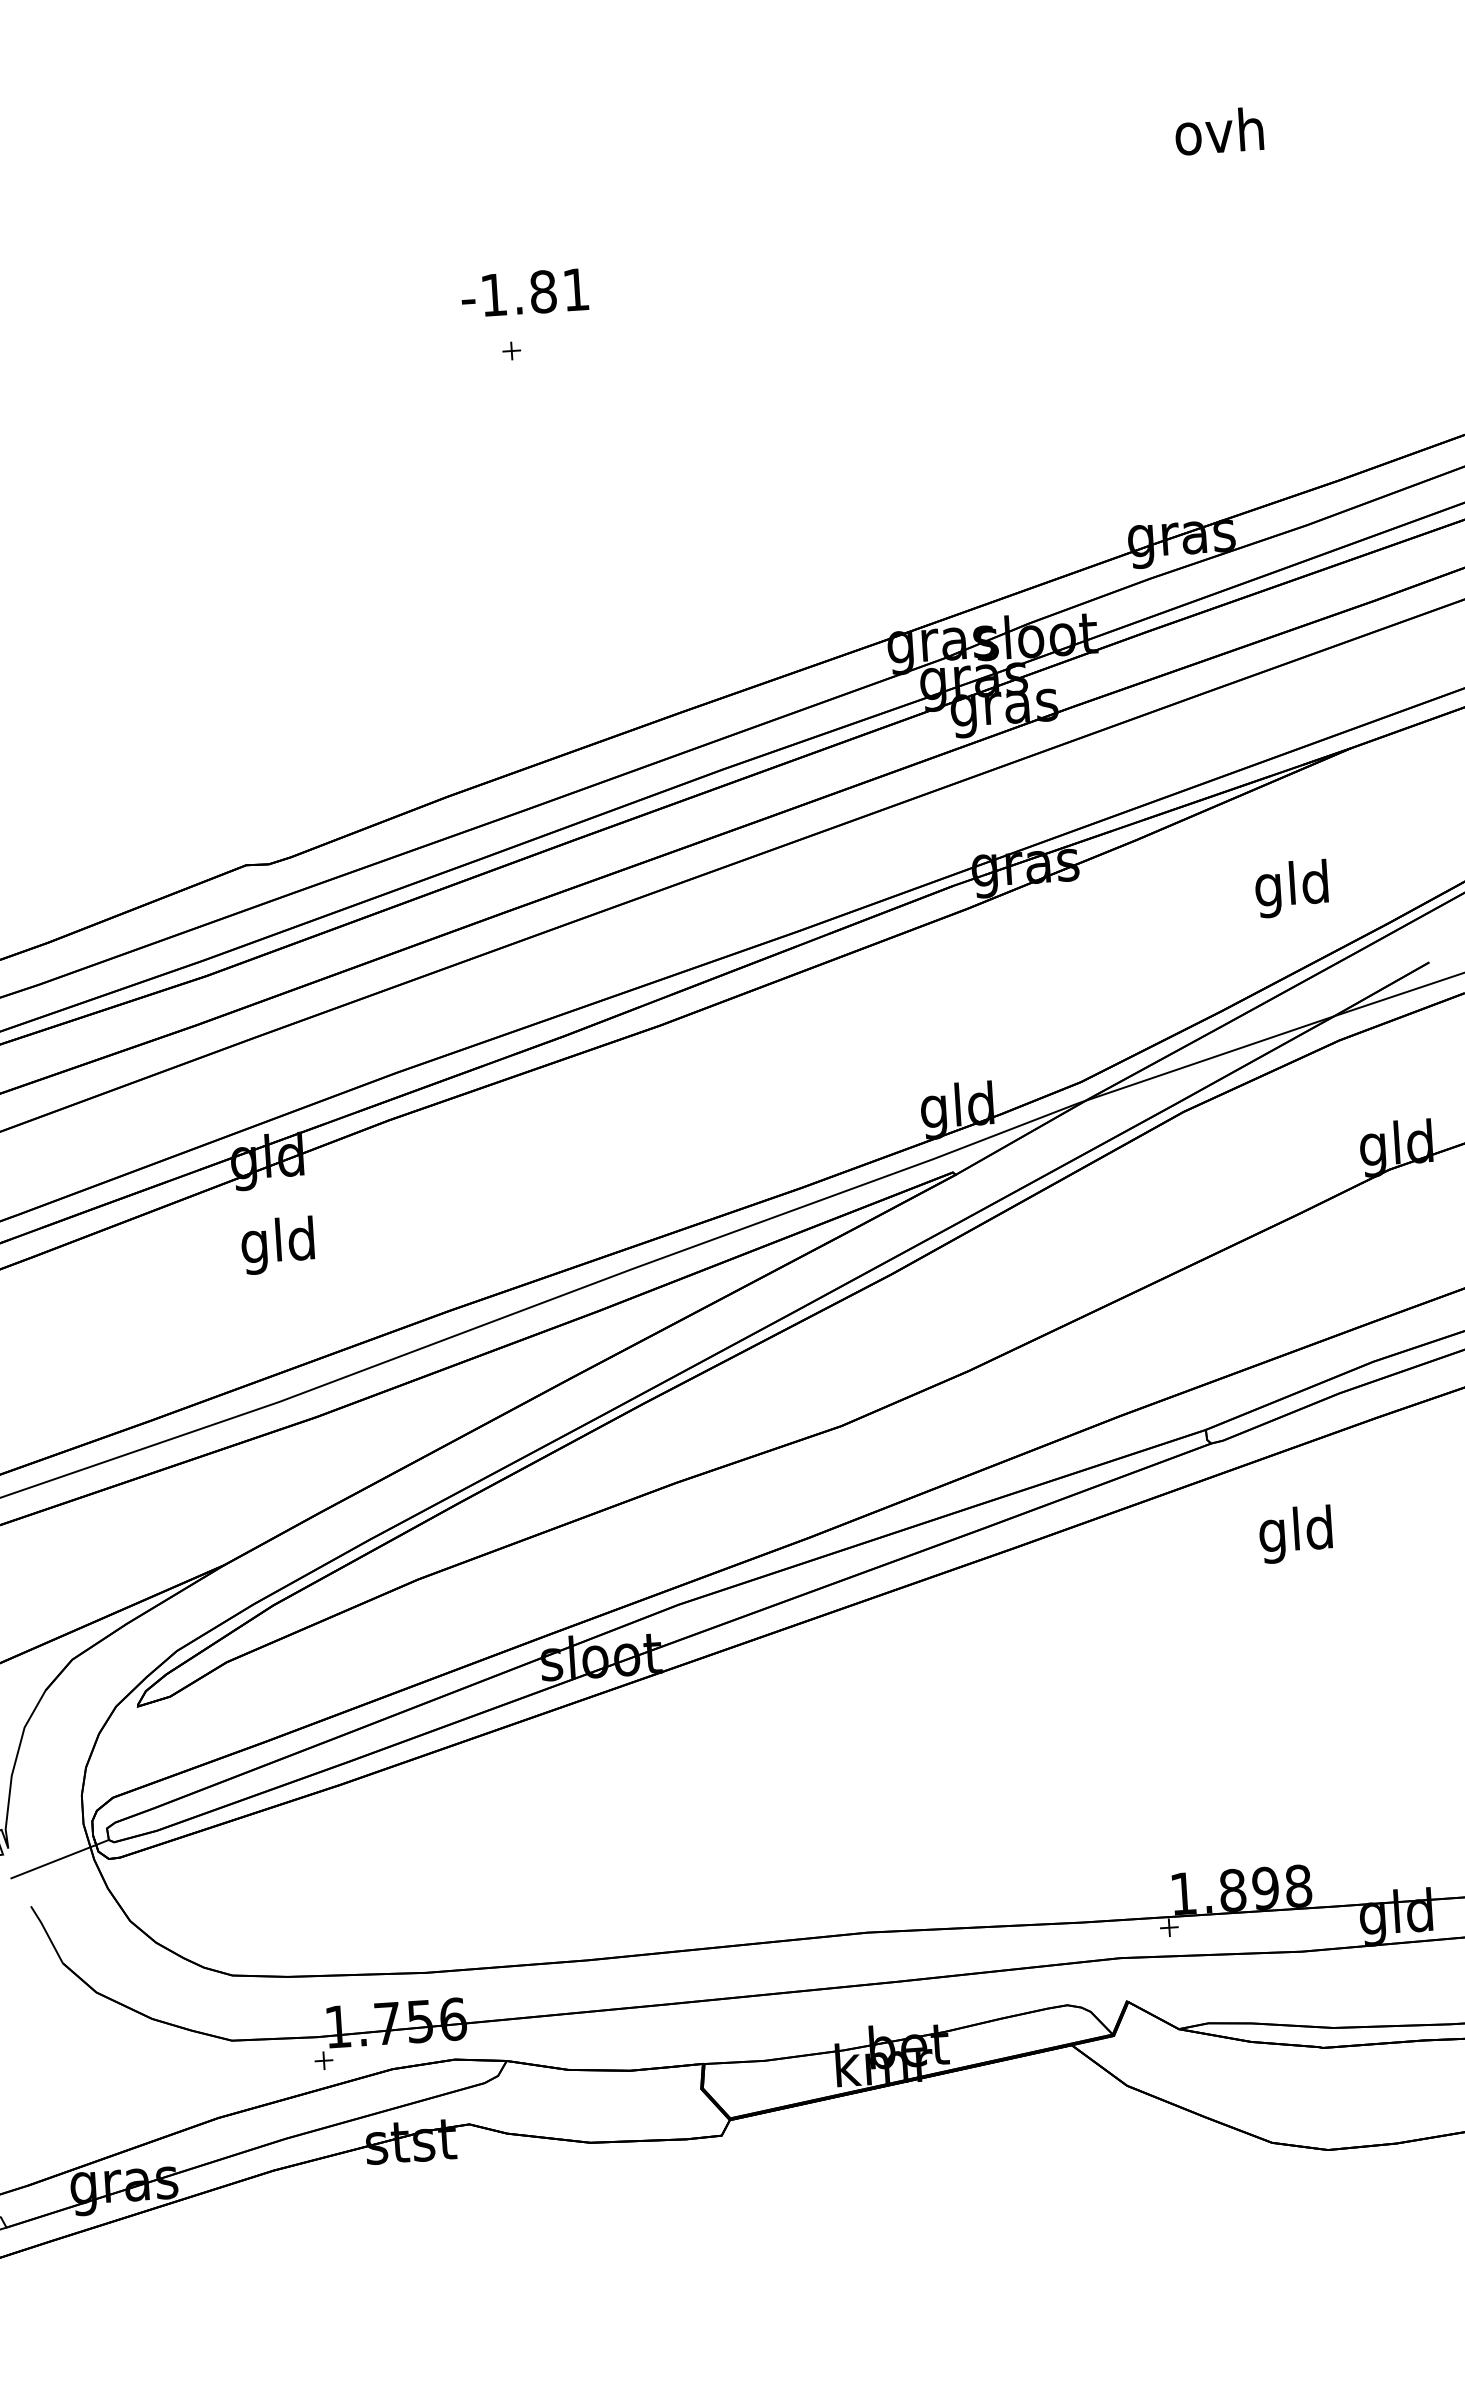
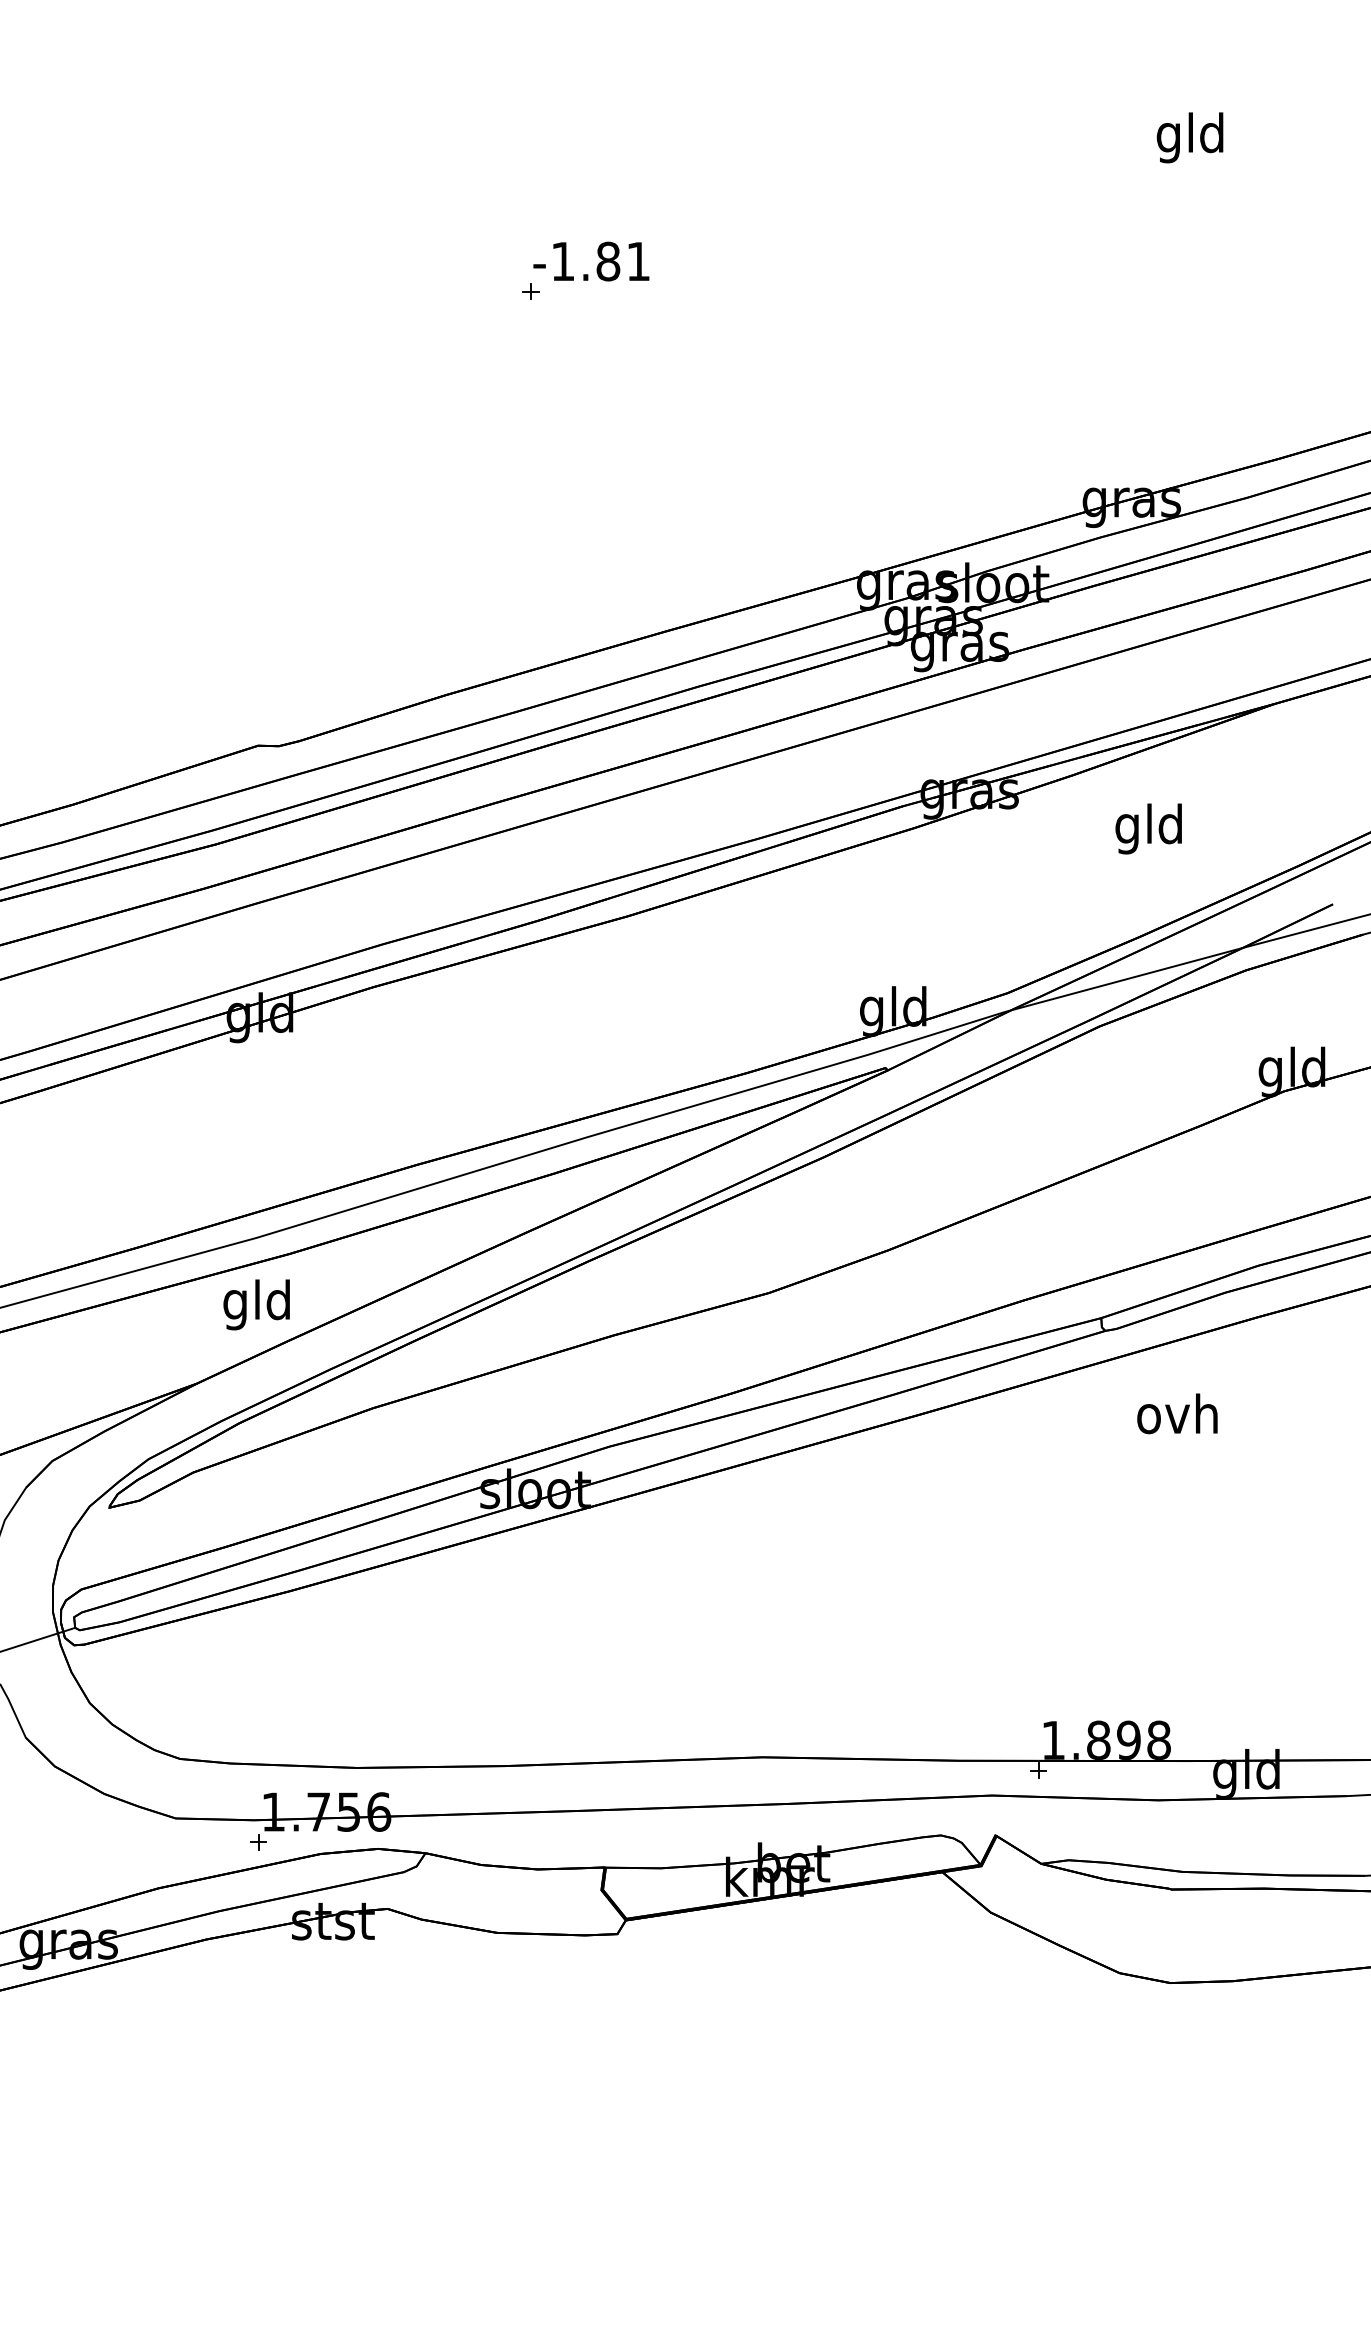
text: (1219, 136) -> (1190, 137), ovh -> gld
text: (524, 292) -> (591, 261), moved
text: (1291, 888) -> (1148, 828), moved
text: (277, 1245) -> (256, 1304), moved
text: (1296, 1533) -> (1177, 1418), gld -> ovh

